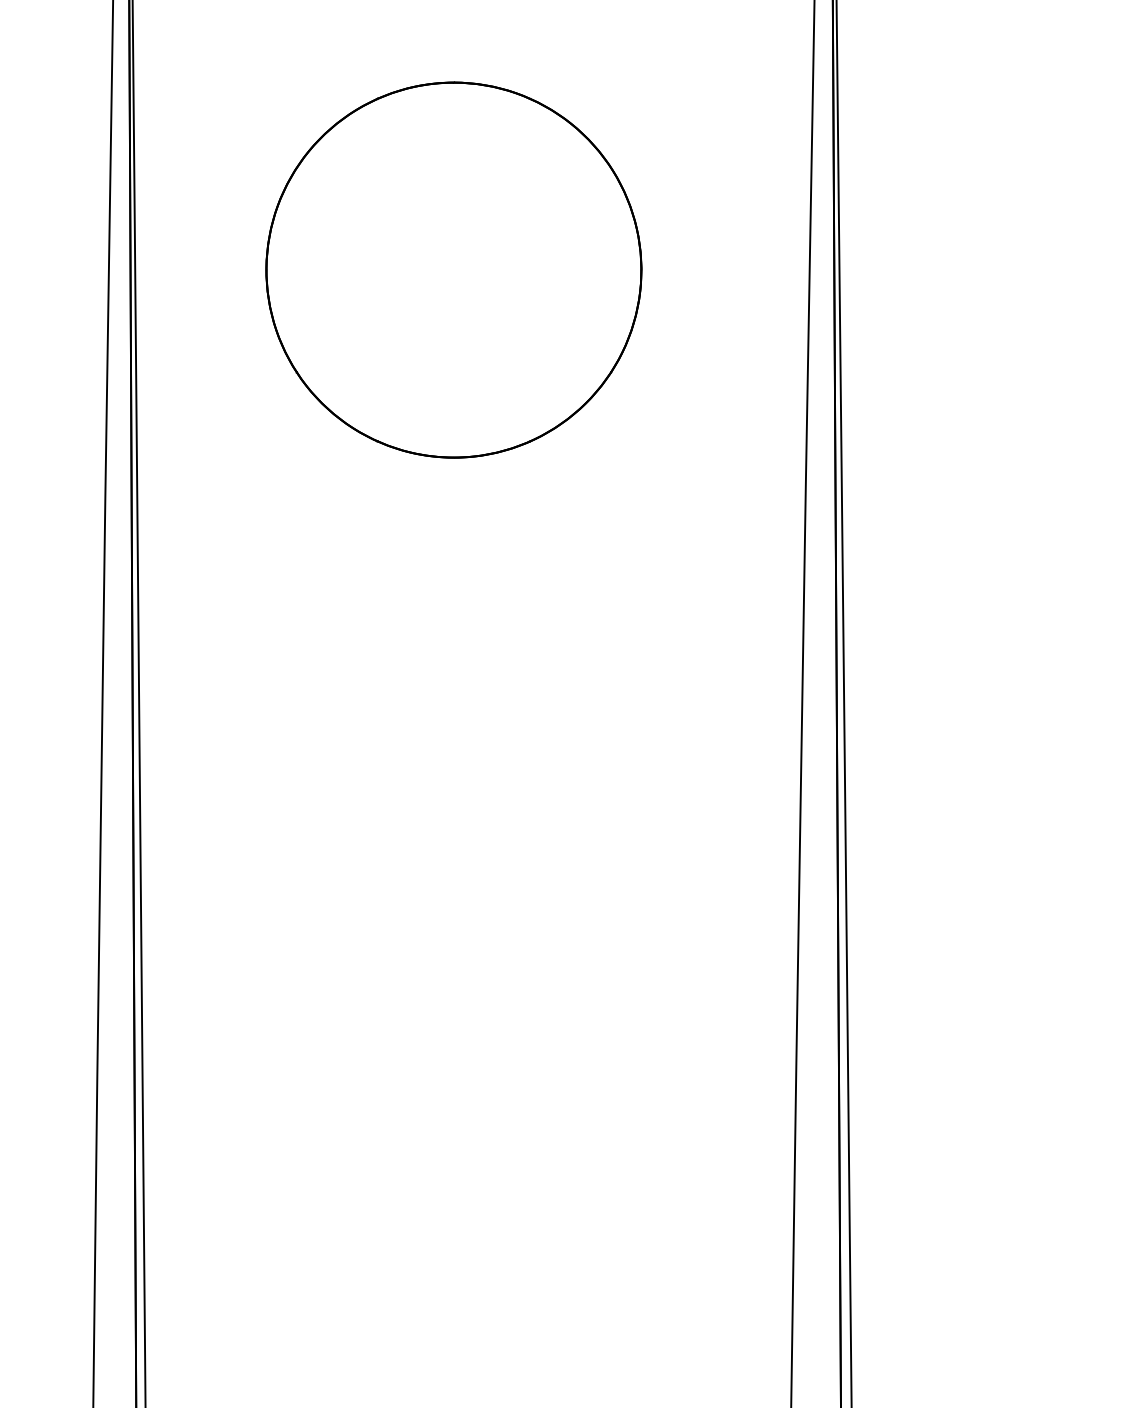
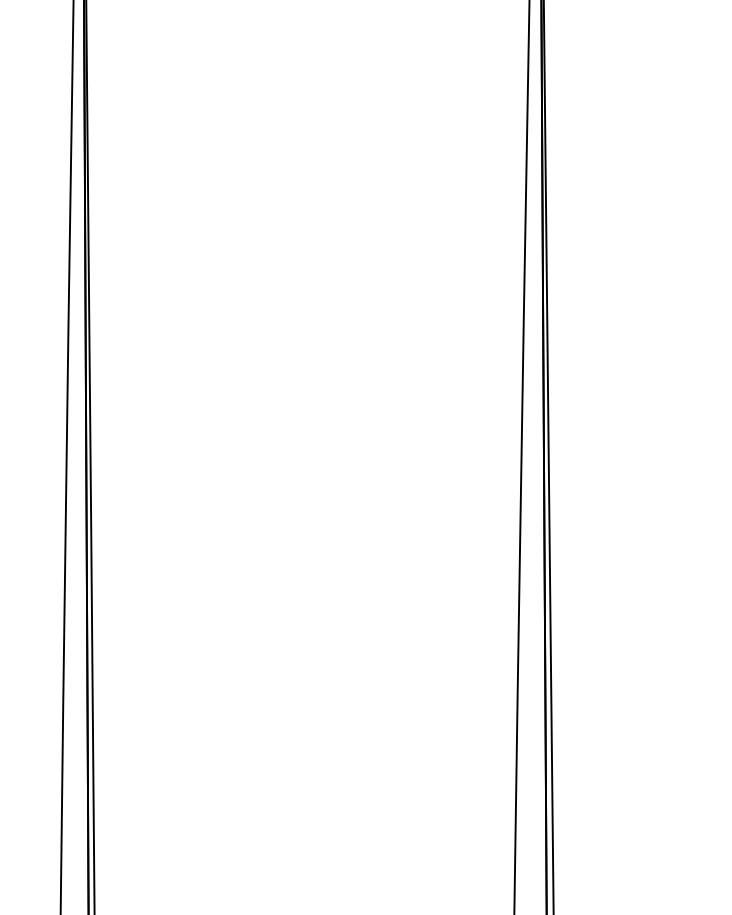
part: (453, 270) -> (294, 175), removed

